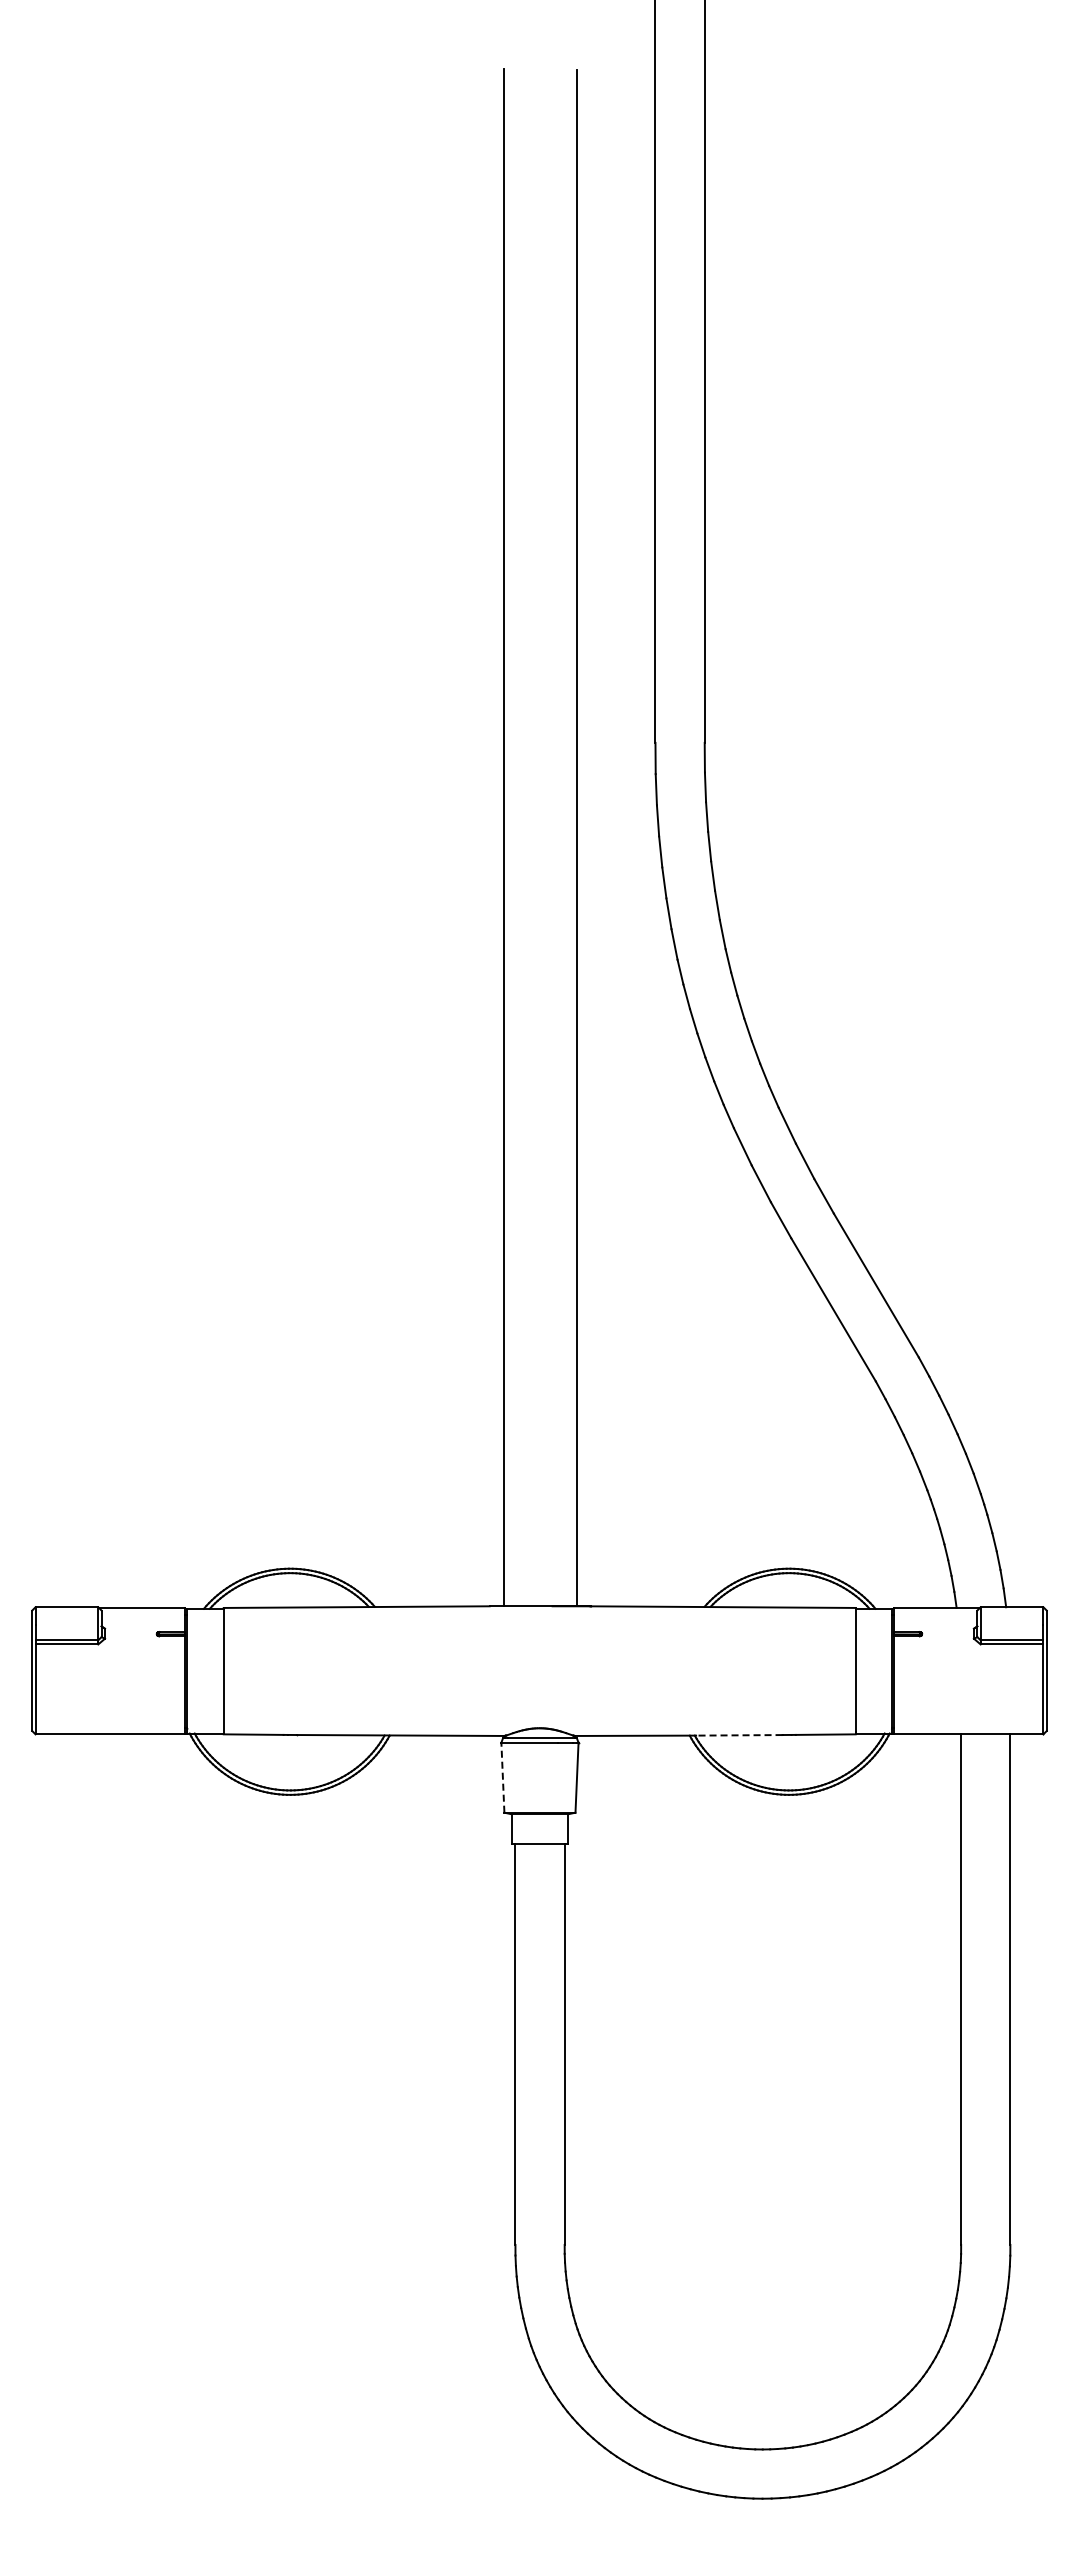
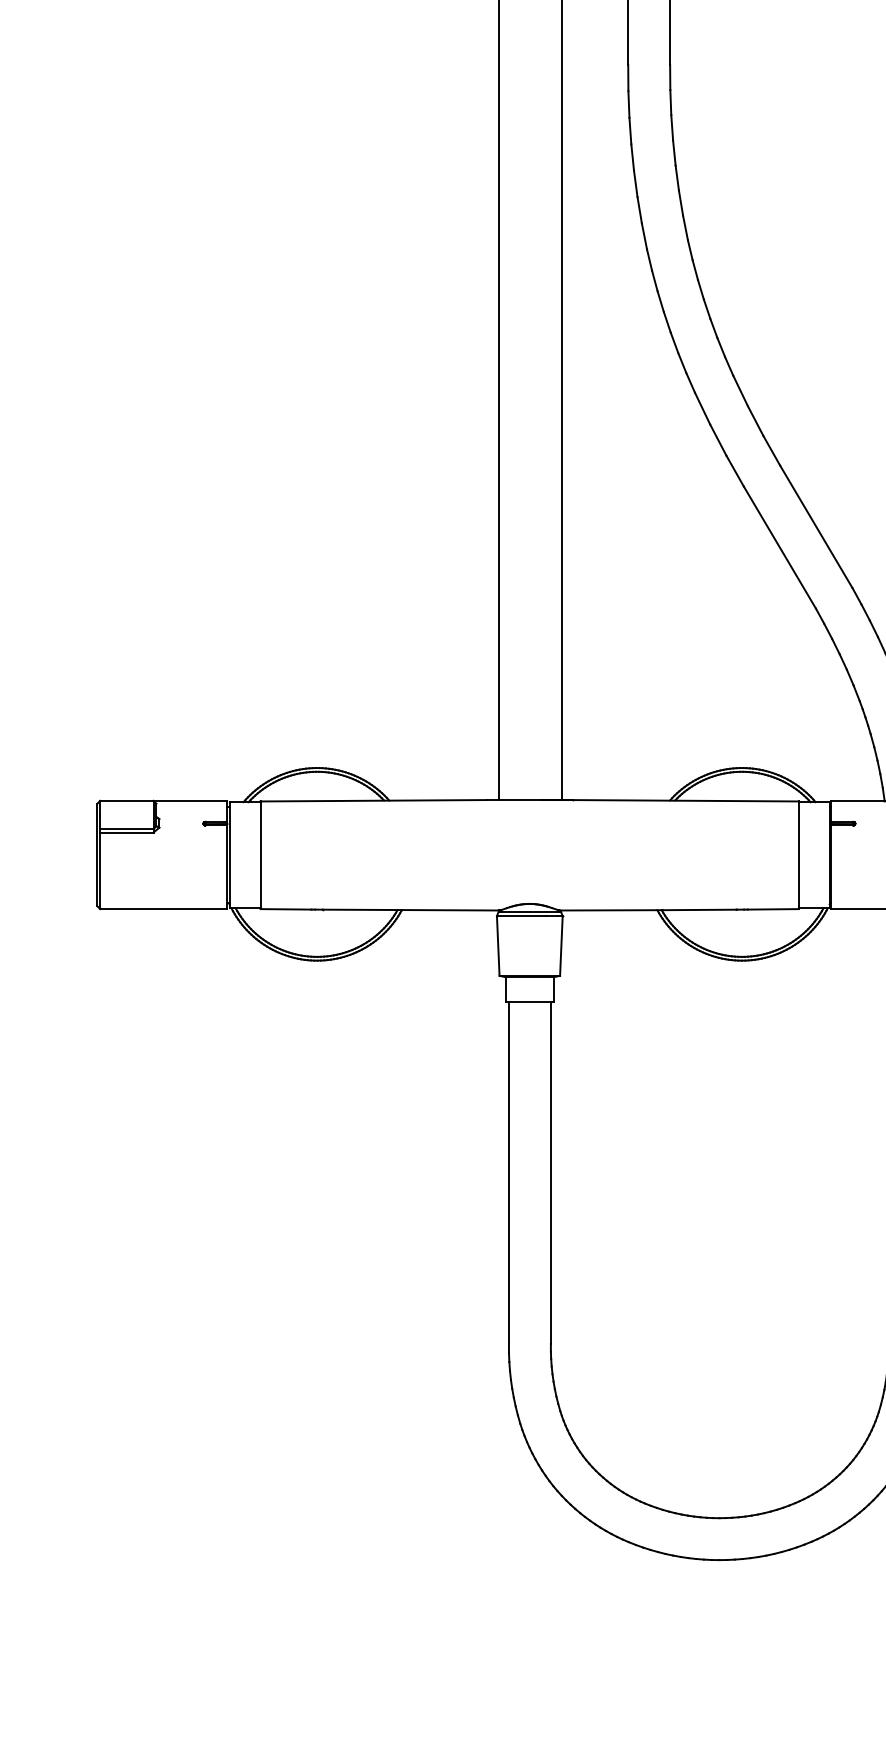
line: (738, 1735) -> (698, 910), dashed -> solid
line: (502, 1777) -> (497, 945), dashed -> solid

